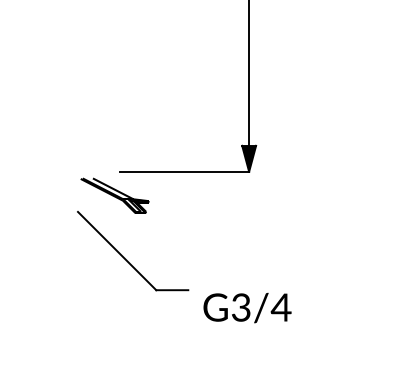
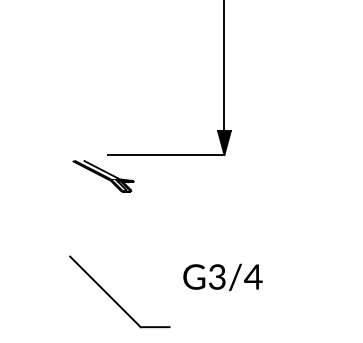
part: (125, 258) -> (112, 298), moved

